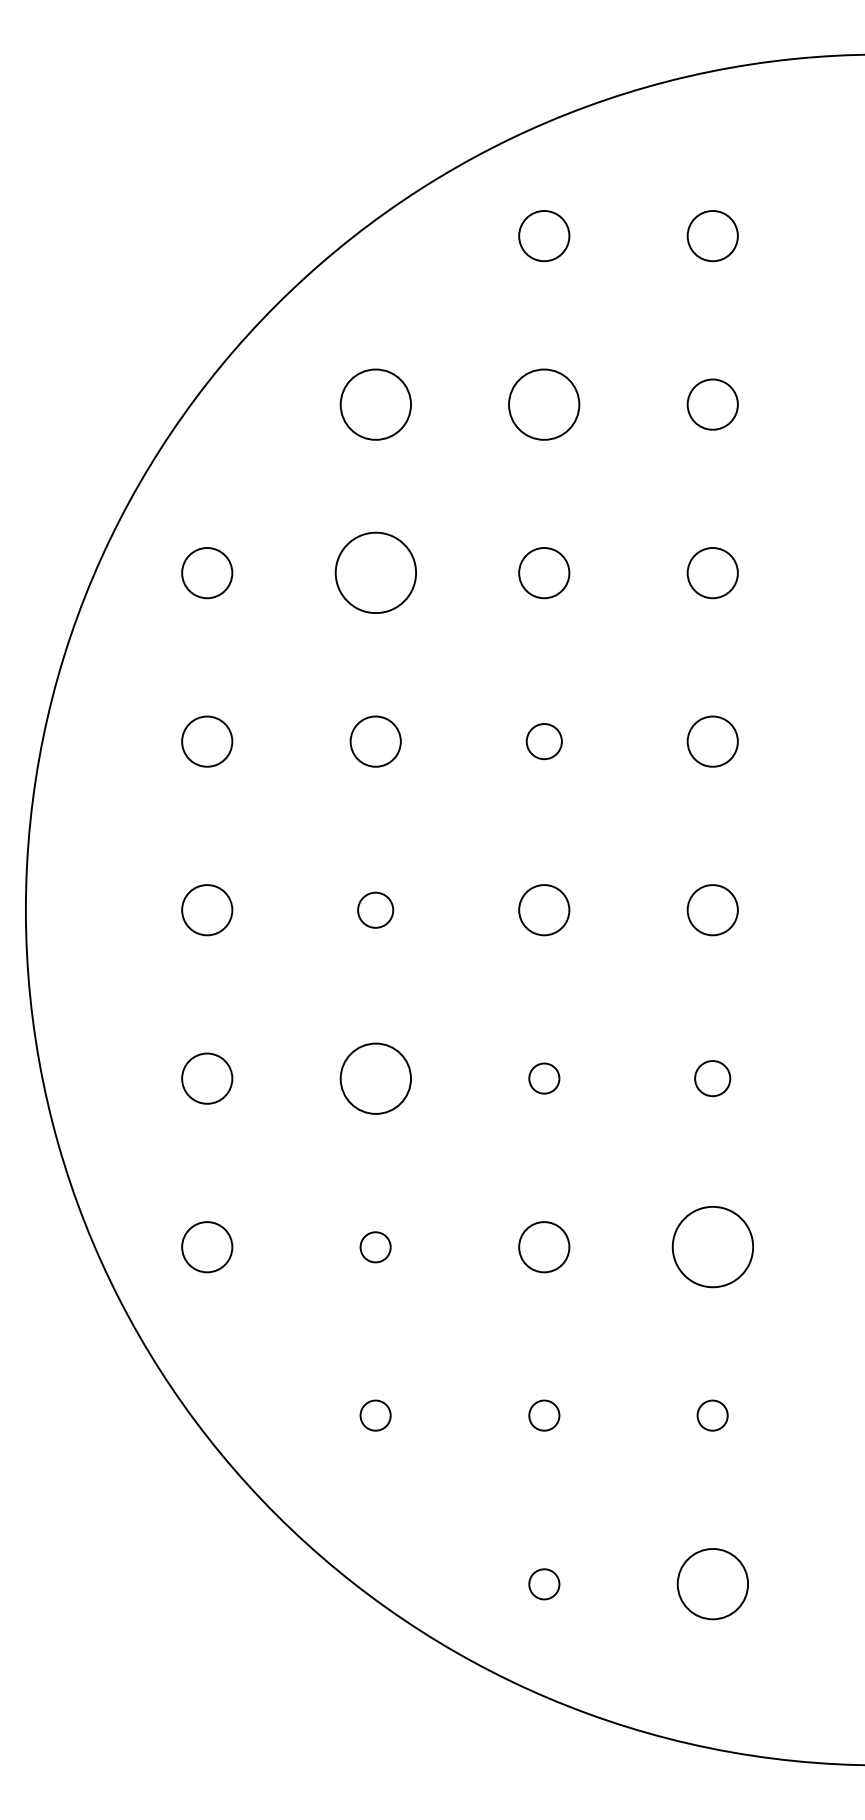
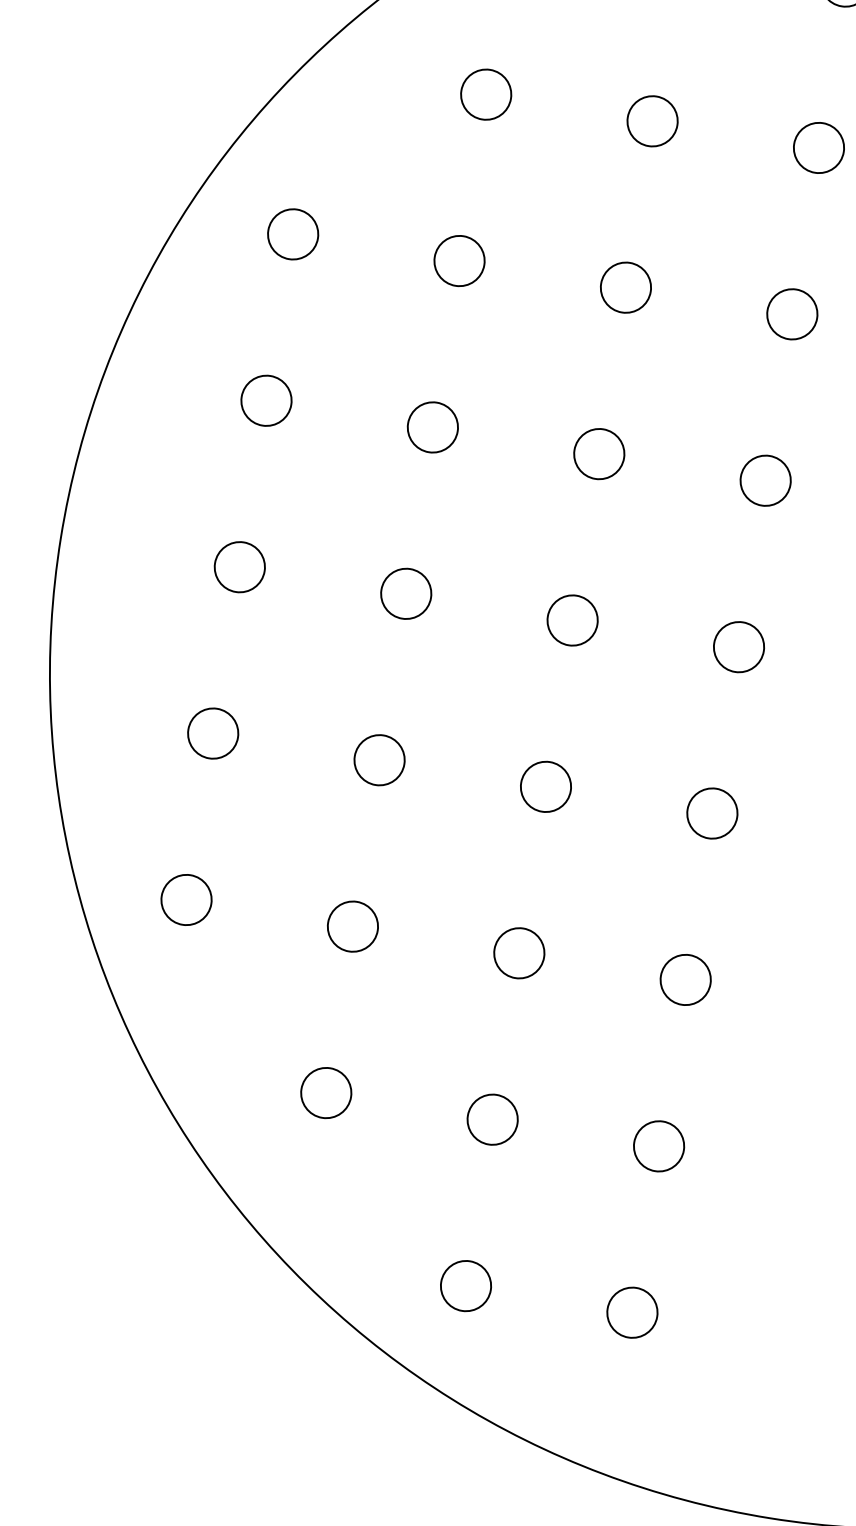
part: (375, 404) -> (485, 94), size x0.71
part: (544, 404) -> (652, 121), size x0.71
part: (375, 573) -> (459, 261), size x0.62
part: (544, 741) -> (599, 453), size x1.43
part: (375, 910) -> (405, 594), size x1.43
part: (375, 1078) -> (379, 760), size x0.71
part: (544, 1078) -> (546, 786), size x1.67
part: (712, 1078) -> (712, 813), size x1.43
part: (375, 1247) -> (352, 926), size x1.67
part: (712, 1247) -> (685, 980), size x0.62
part: (375, 1415) -> (326, 1092), size x1.67
part: (544, 1415) -> (492, 1119), size x1.67
part: (712, 1415) -> (658, 1146), size x1.67
part: (544, 1584) -> (466, 1286), size x1.67
part: (712, 1584) -> (632, 1312), size x0.71

